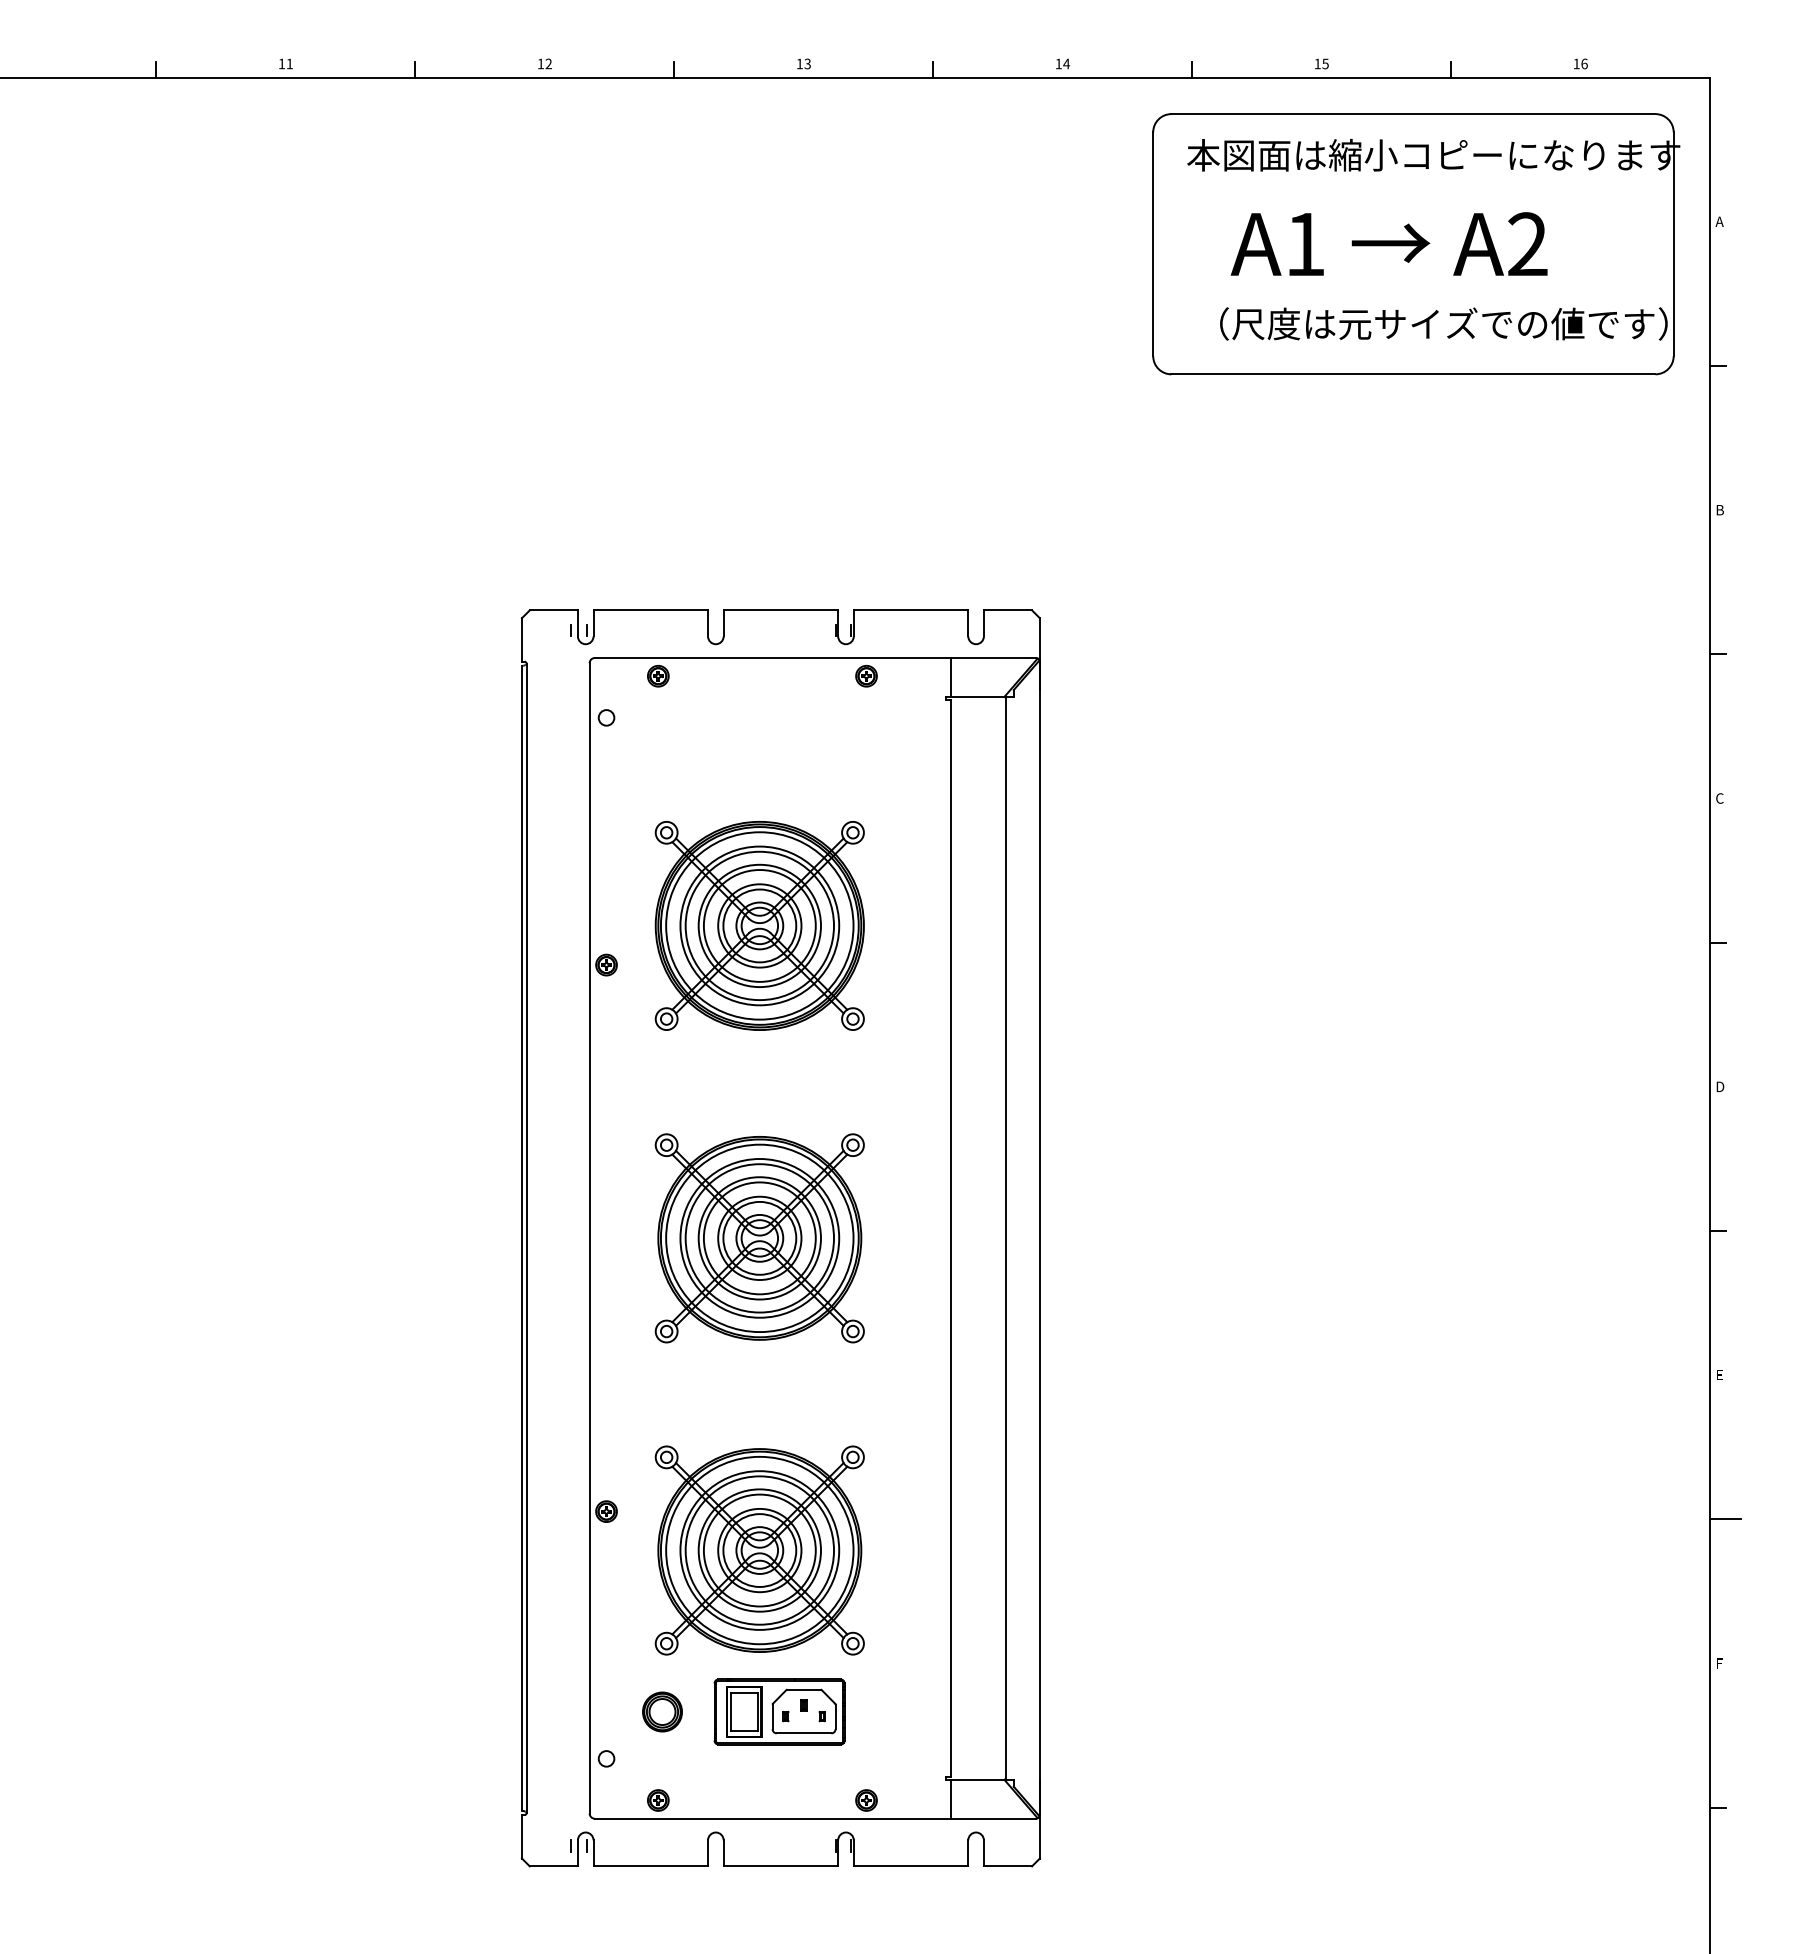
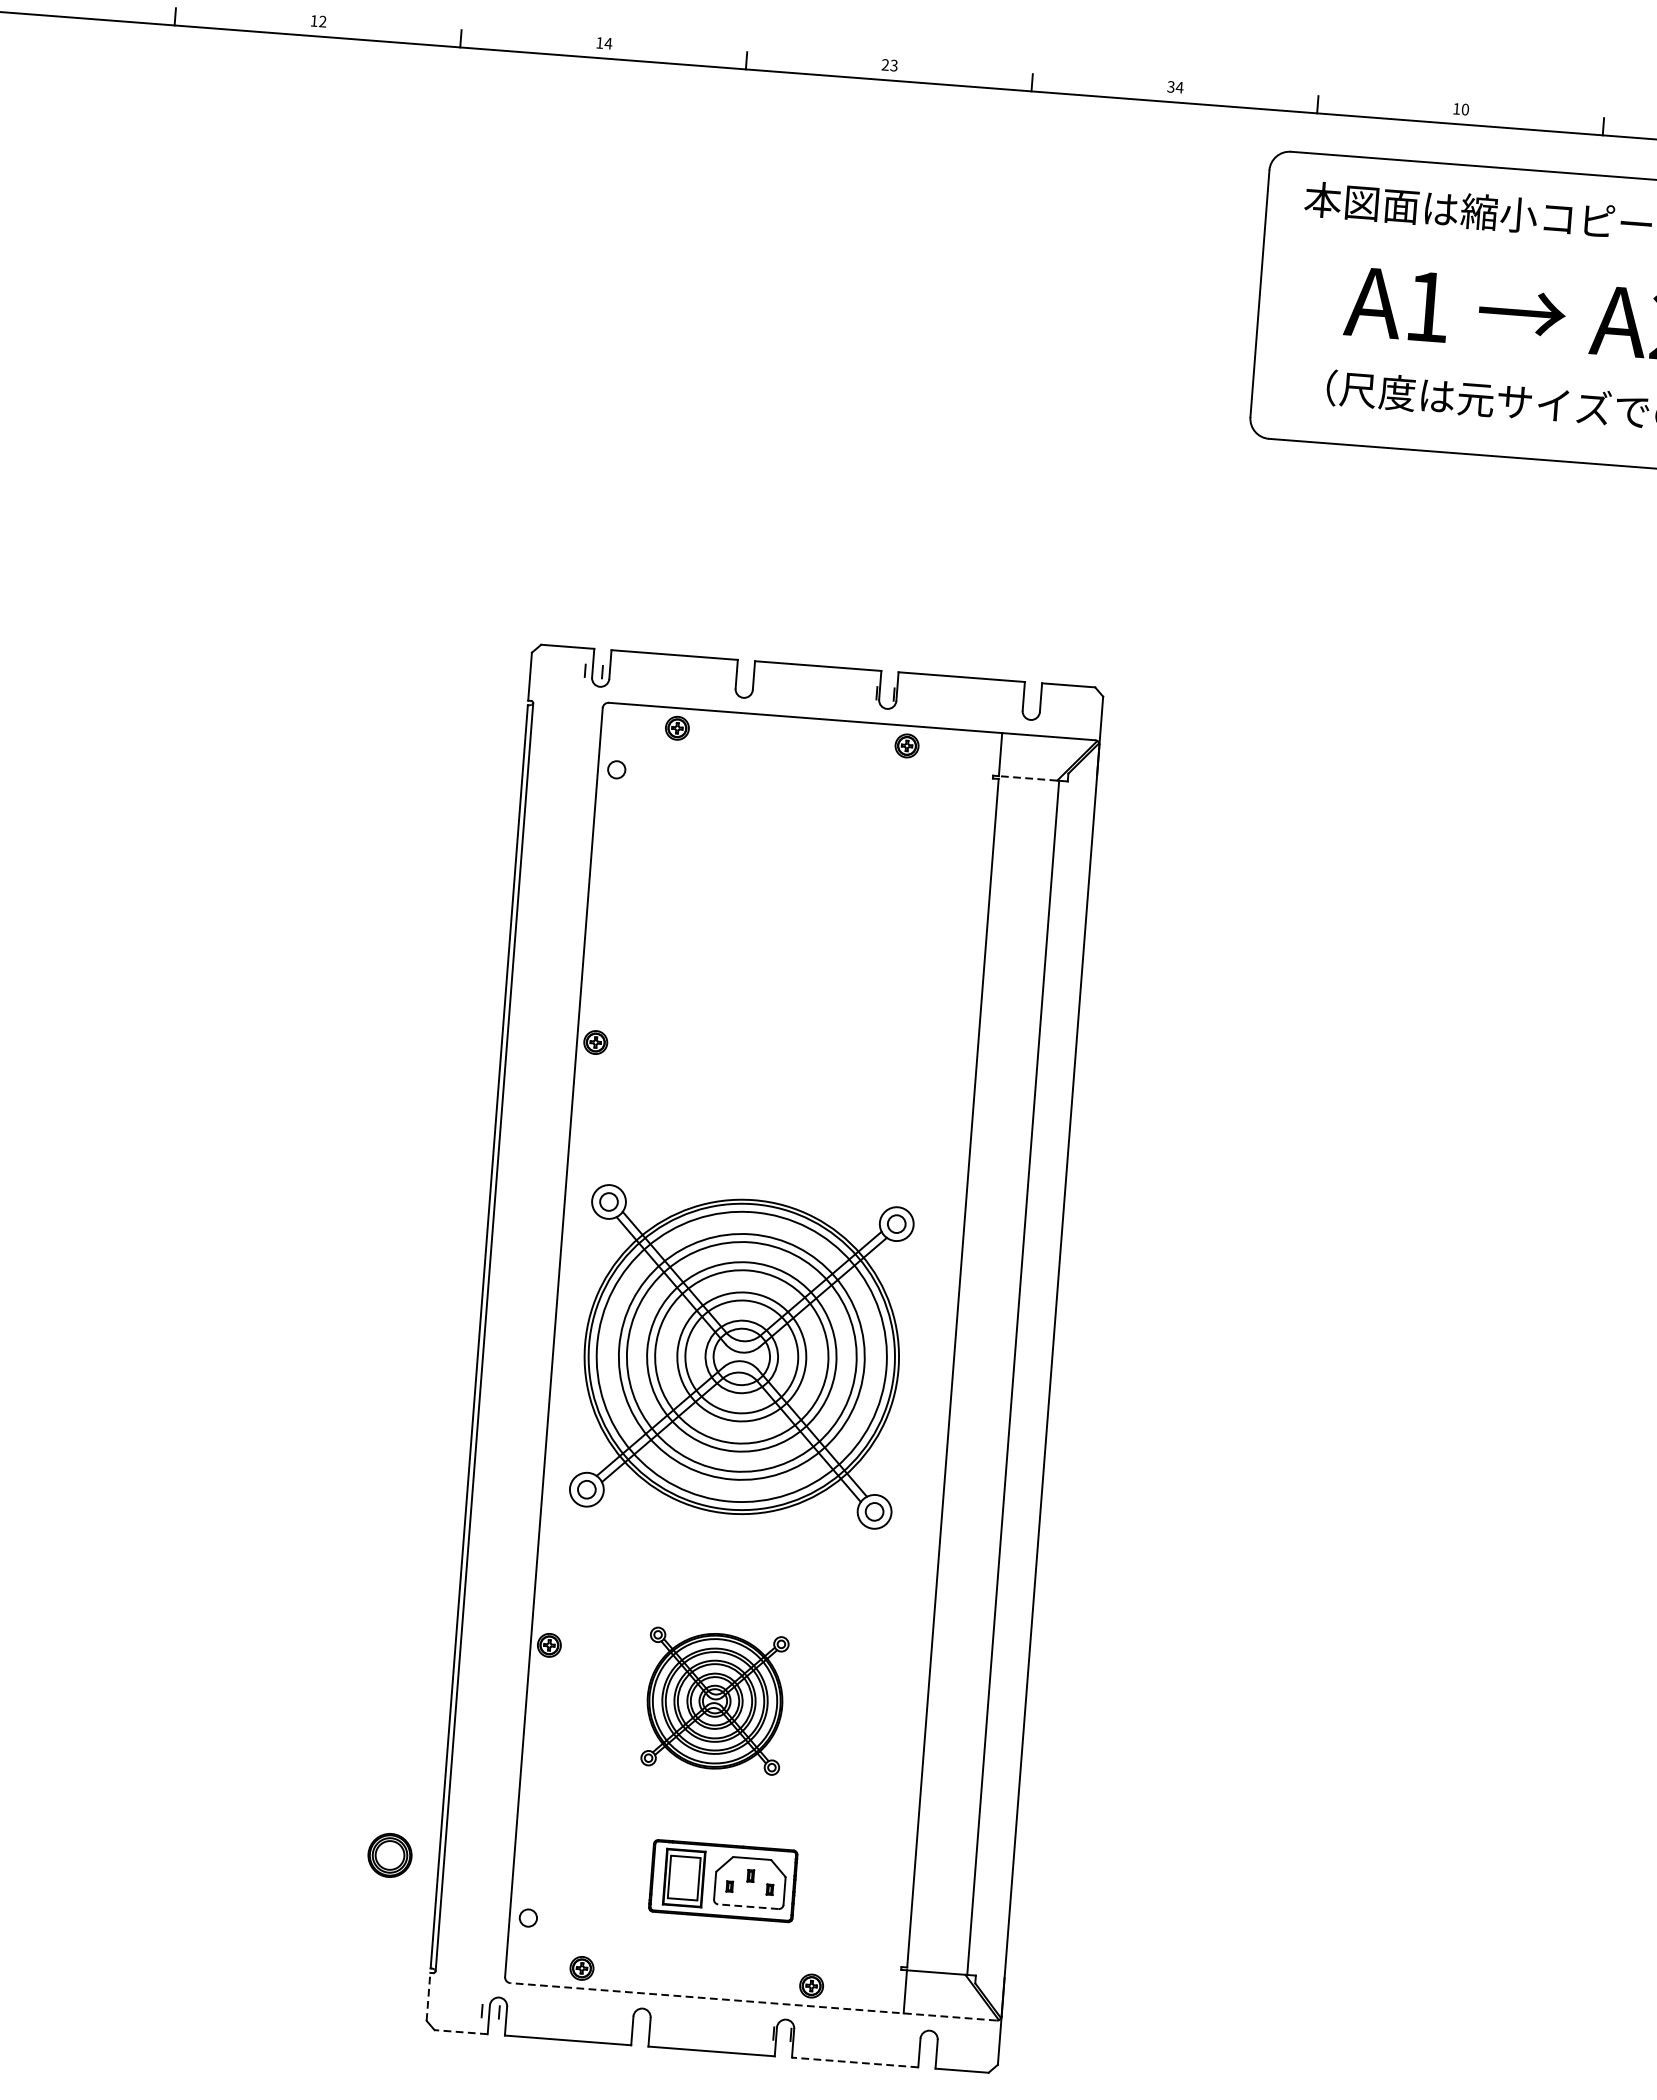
text: (289, 63) -> (322, 21), 11 -> 12
text: (548, 63) -> (608, 43), 12 -> 14
text: (799, 63) -> (885, 64), 13 -> 23
text: (1058, 63) -> (1170, 86), 14 -> 34
text: (1325, 63) -> (1465, 109), 15 -> 10
line: (977, 697) -> (1027, 778), solid -> dashed
part: (759, 925) -> (767, 1011), removed
part: (759, 1238) -> (741, 1357), size x1.4
part: (759, 1550) -> (714, 1701), size x0.6
part: (662, 1711) -> (390, 1854), moved
line: (803, 1733) -> (747, 1906), solid -> dashed
line: (814, 1818) -> (752, 2001), solid -> dashed
line: (521, 1836) -> (428, 1996), solid -> dashed
line: (553, 1866) -> (460, 2032), solid -> dashed
line: (910, 1866) -> (854, 2062), solid -> dashed

